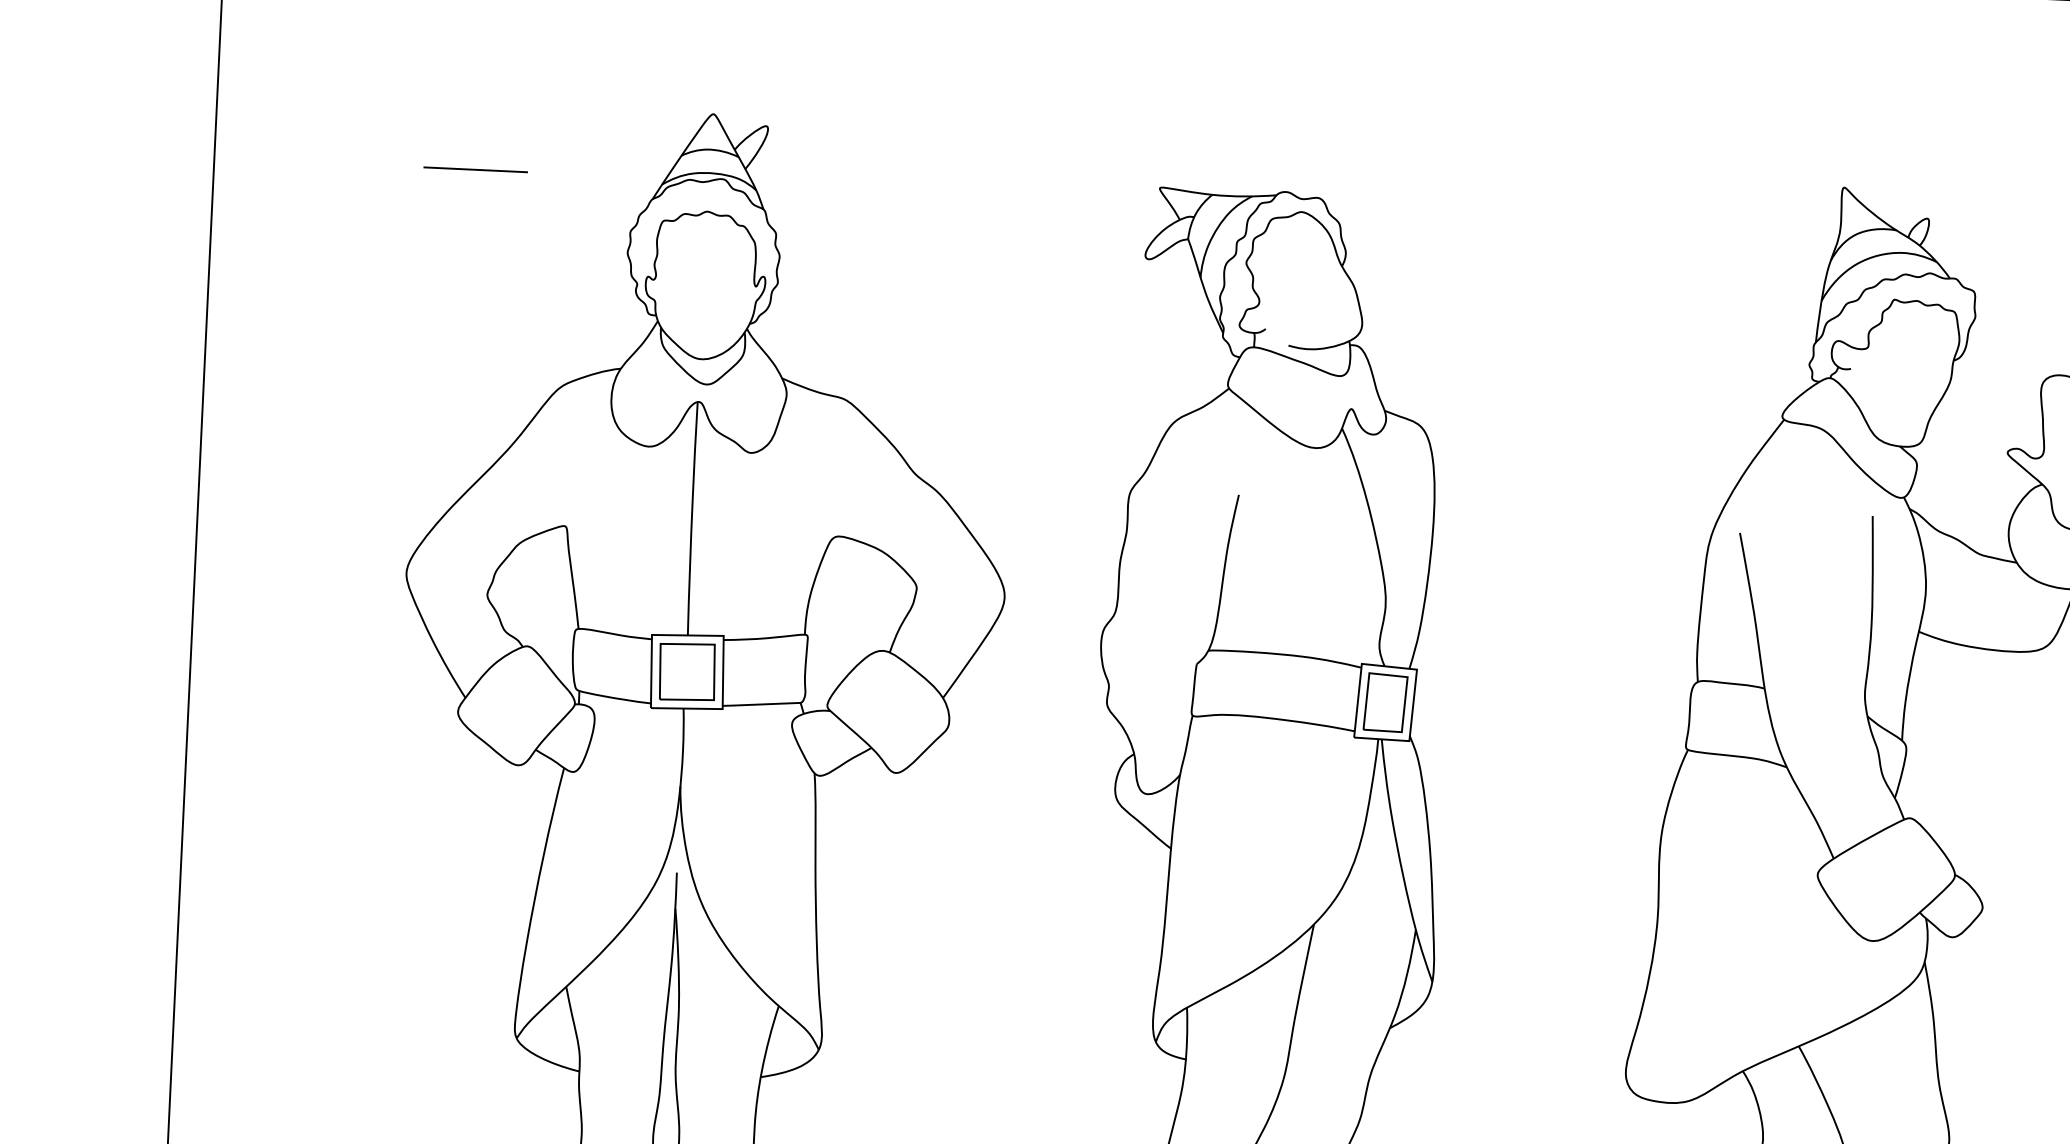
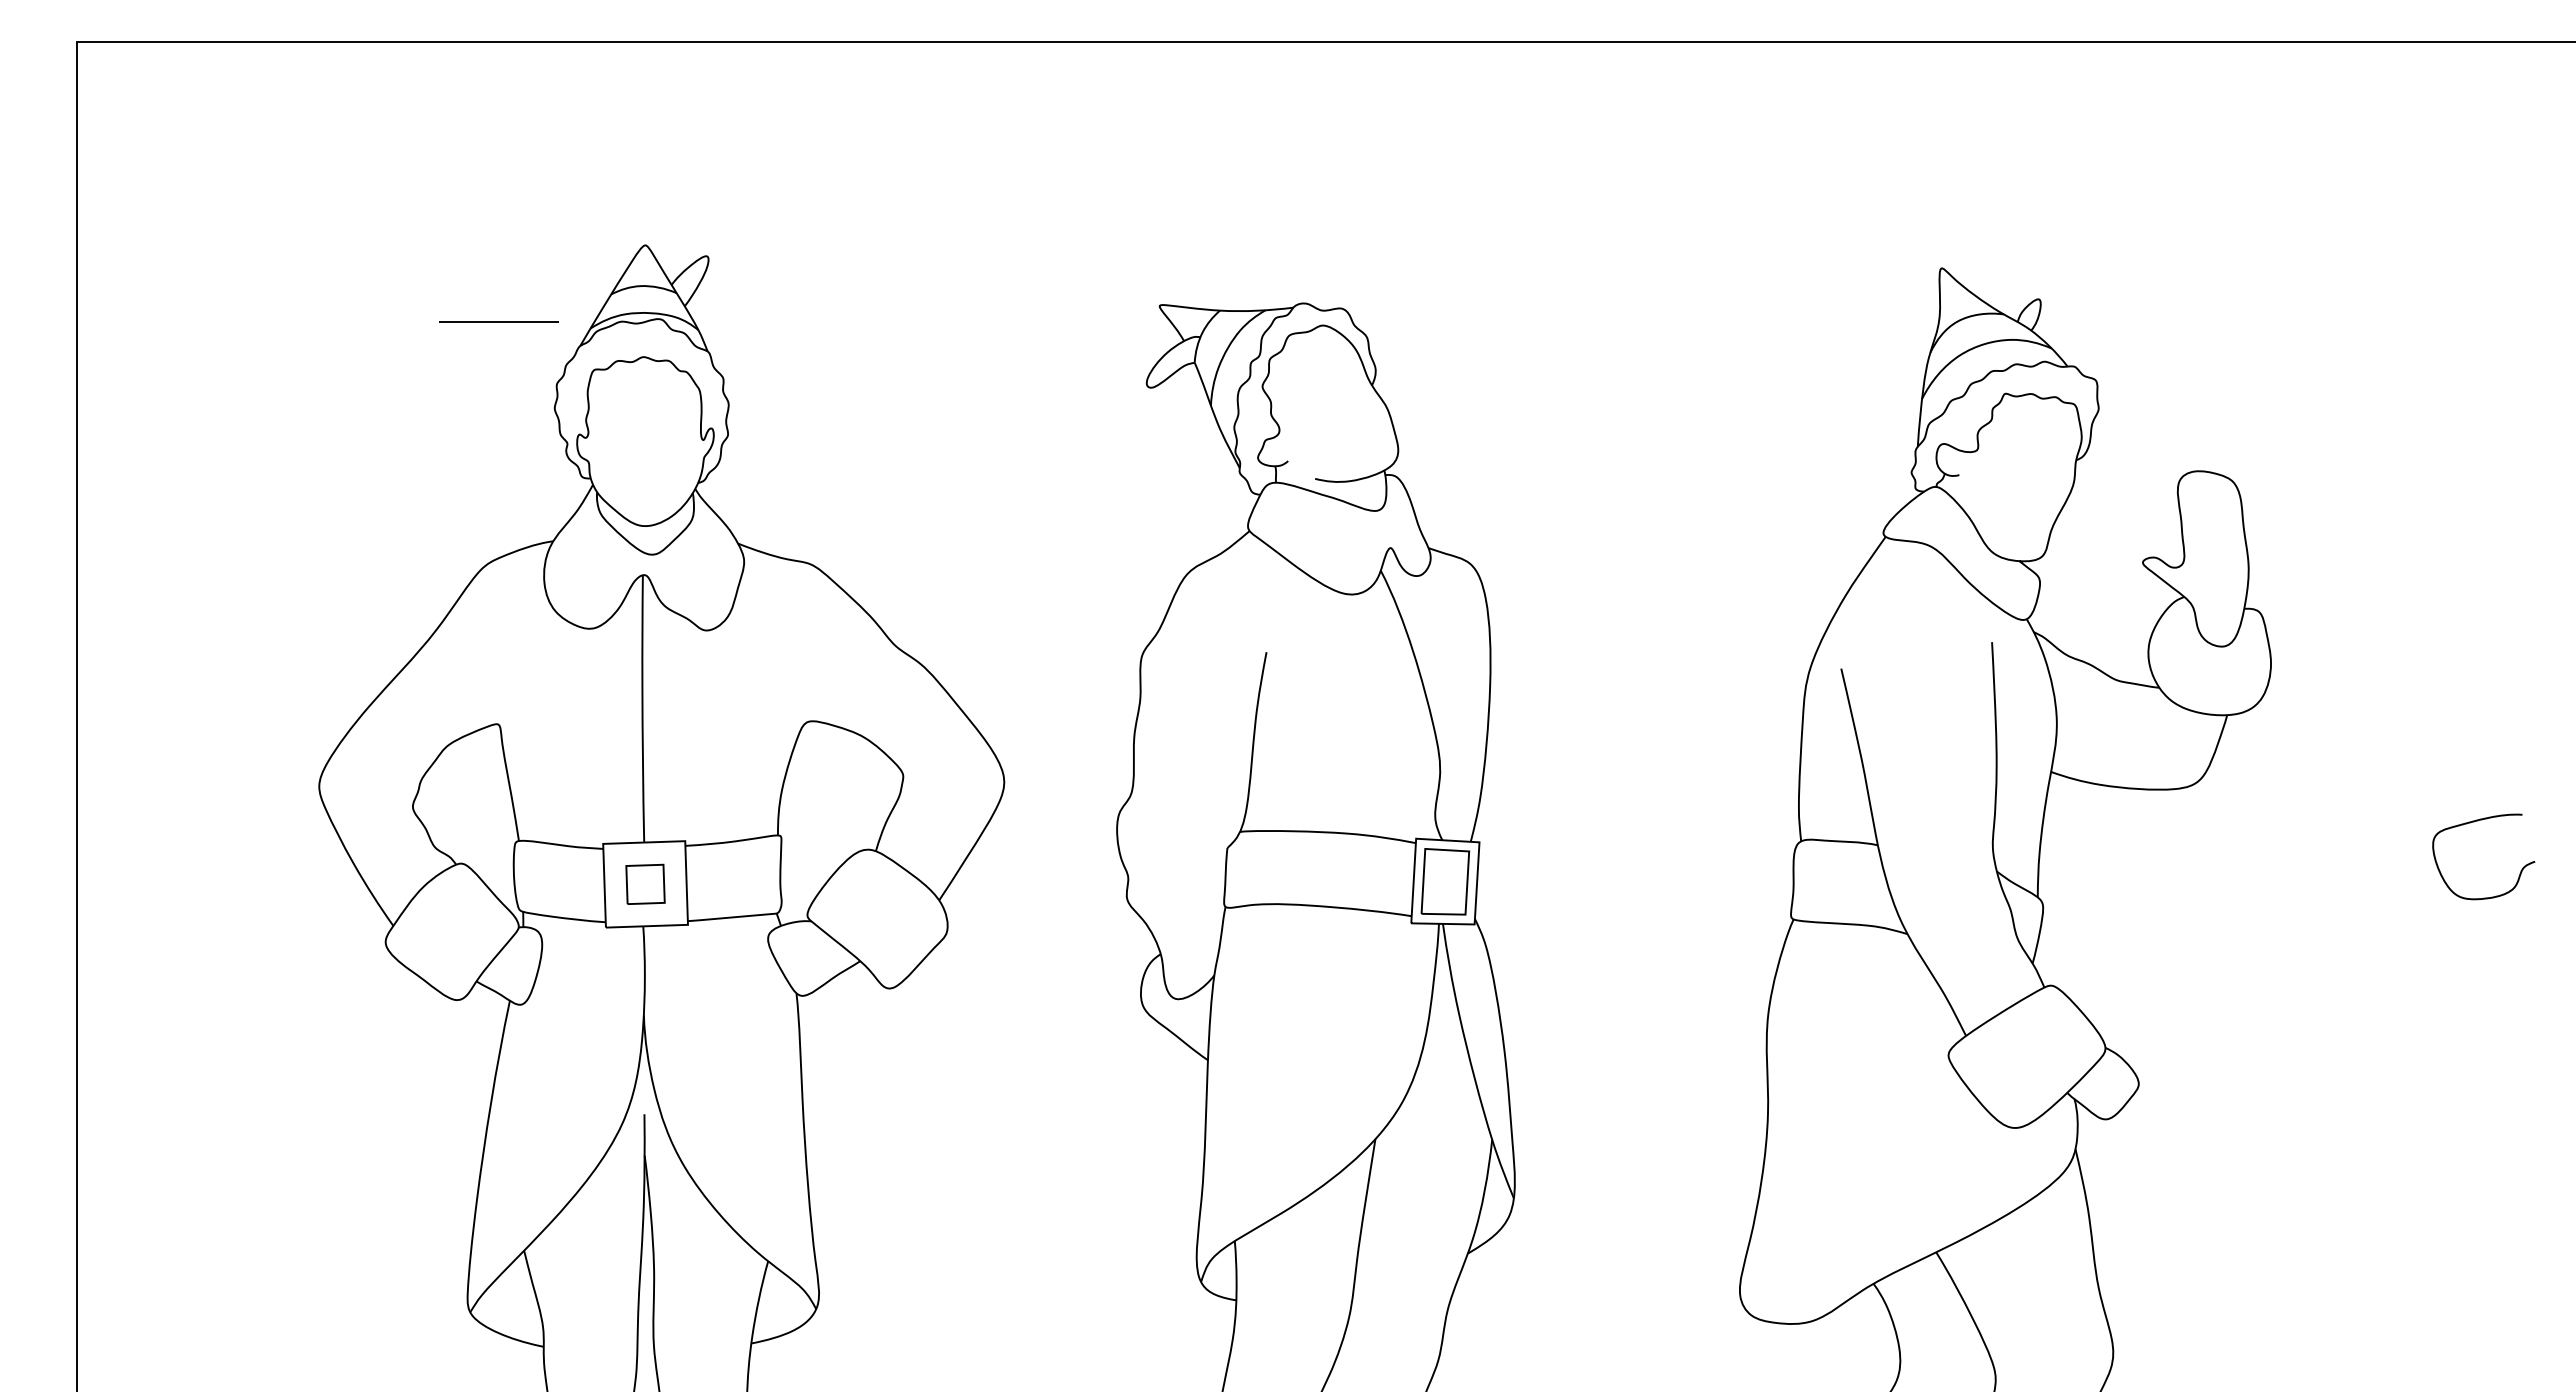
line: (475, 169) -> (498, 321), moved
part: (687, 672) -> (645, 884), size x0.6

